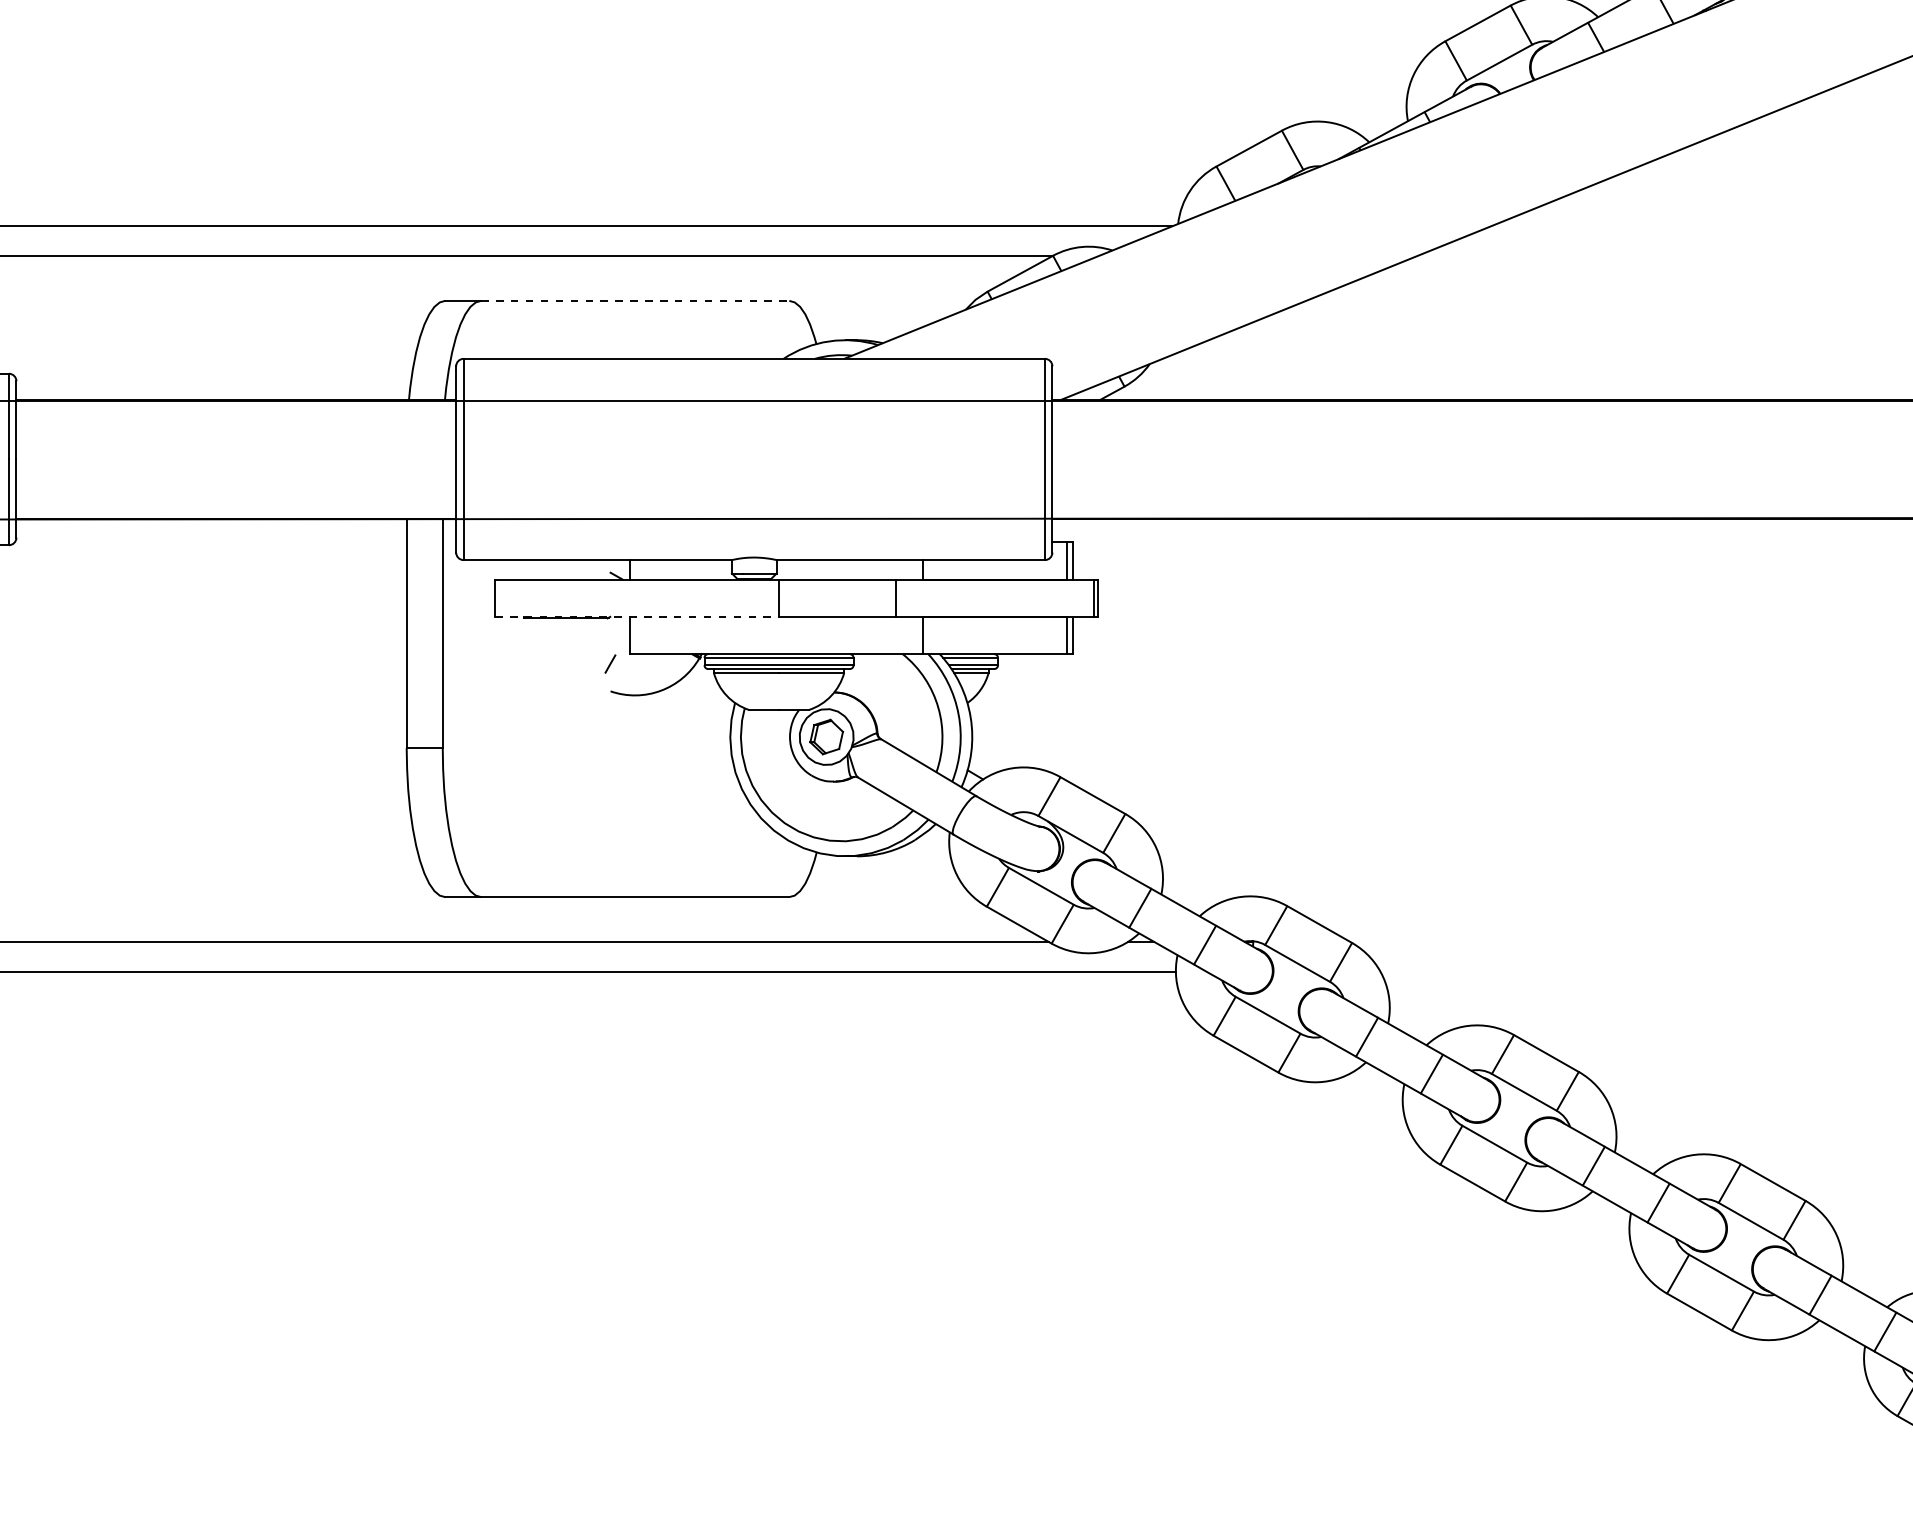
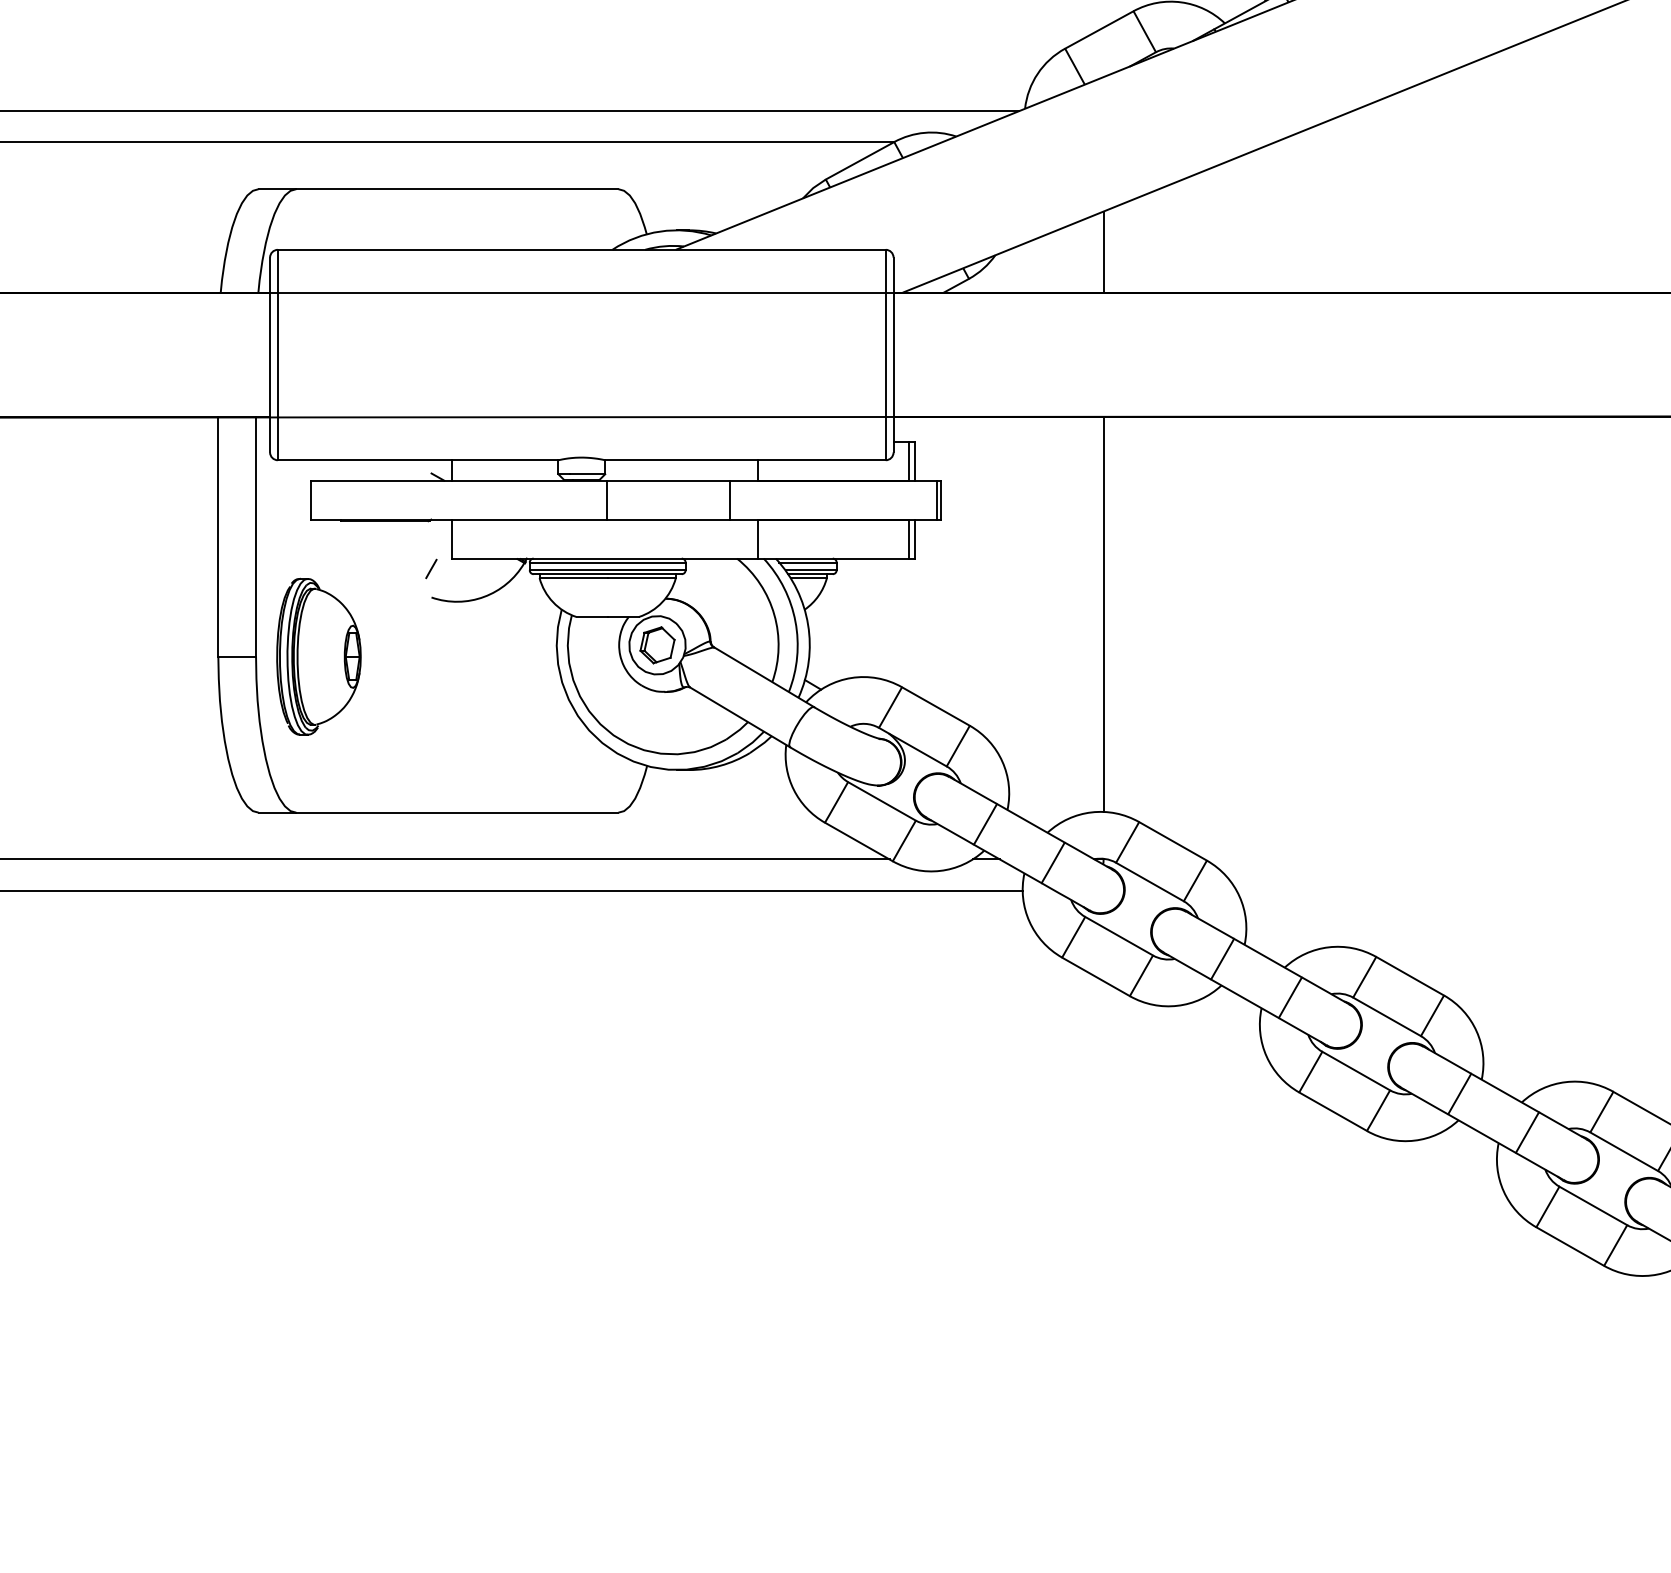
line: (635, 300) -> (457, 188), dashed -> solid
line: (1253, 360) -> (1103, 251), added
line: (636, 616) -> (458, 519), dashed -> solid
line: (1253, 707) -> (1103, 614), added
part: (502, 747) -> (318, 656), added

